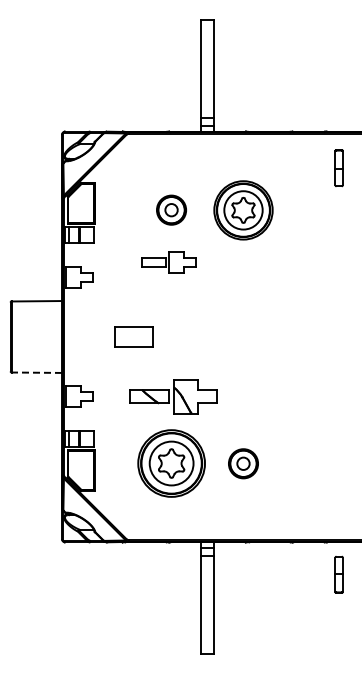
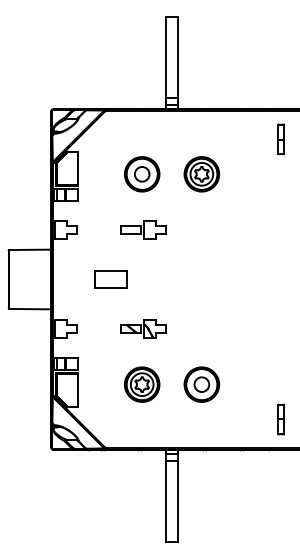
part: (171, 209) -> (142, 173), size x1.43
part: (243, 209) -> (201, 173), size x0.71
part: (168, 262) -> (143, 230), moved
line: (36, 372) -> (30, 308), dashed -> solid
part: (173, 396) -> (143, 328), size x0.62
part: (171, 463) -> (142, 384), size x0.62
part: (243, 463) -> (201, 384), size x1.43
part: (338, 574) -> (280, 419), moved

